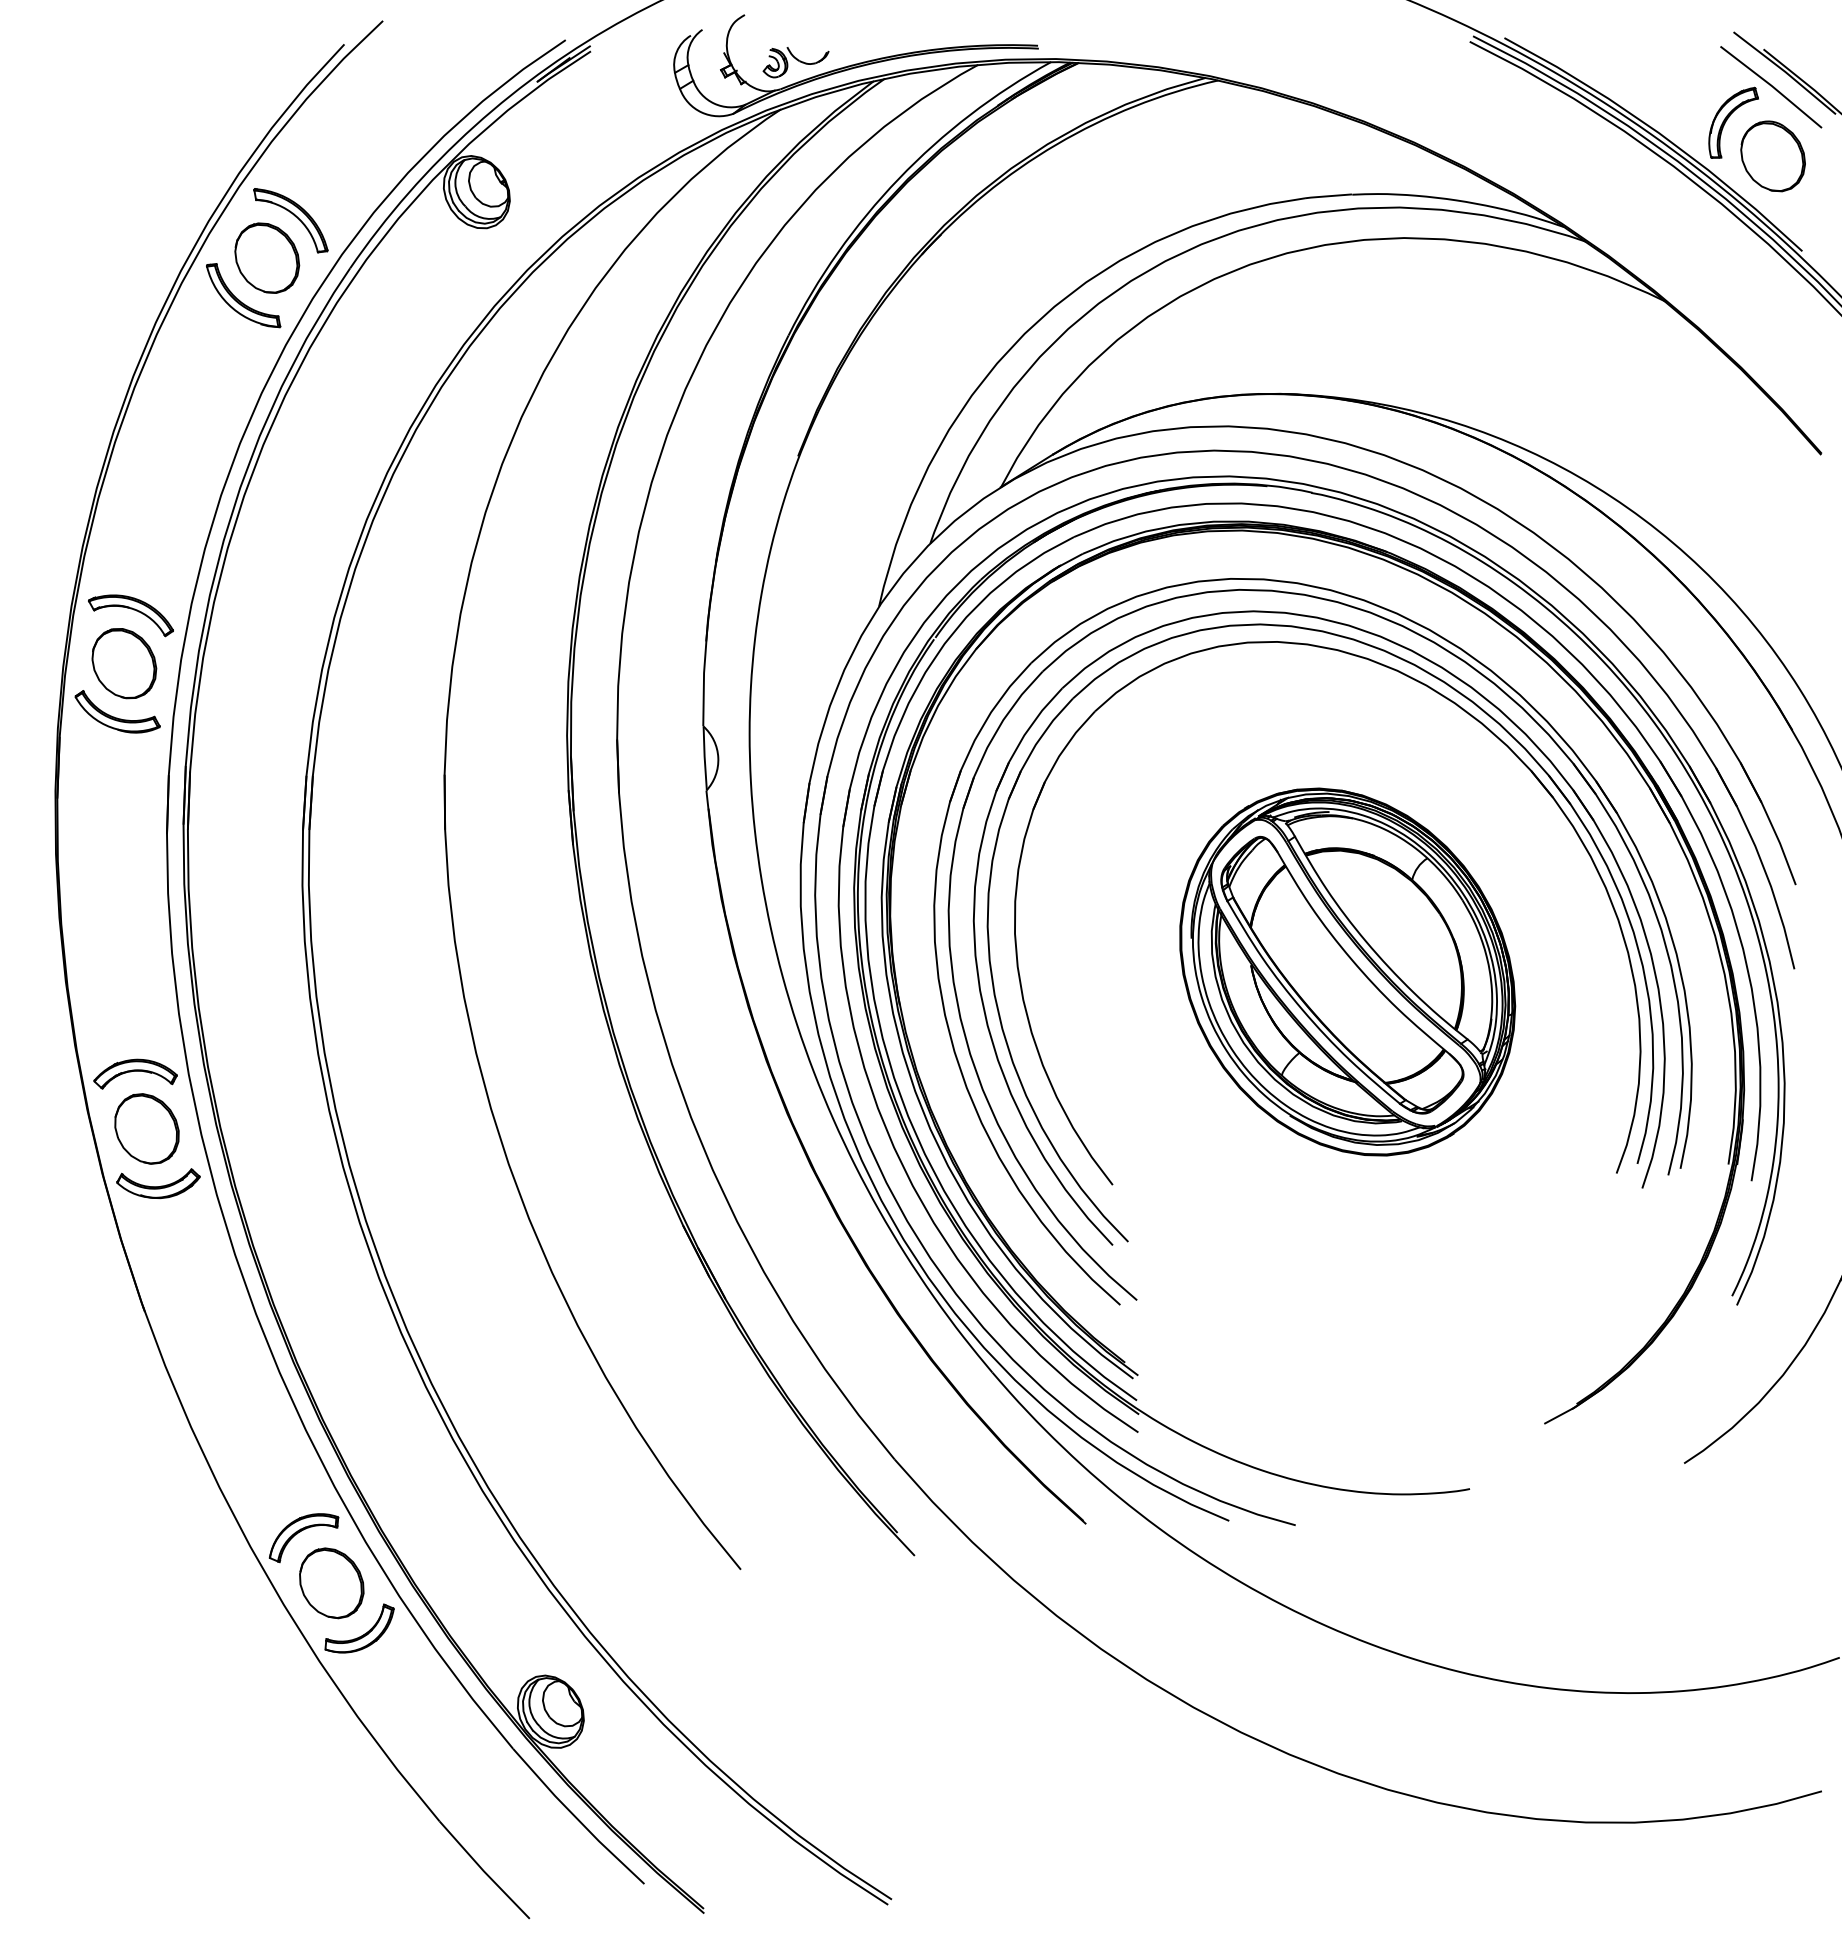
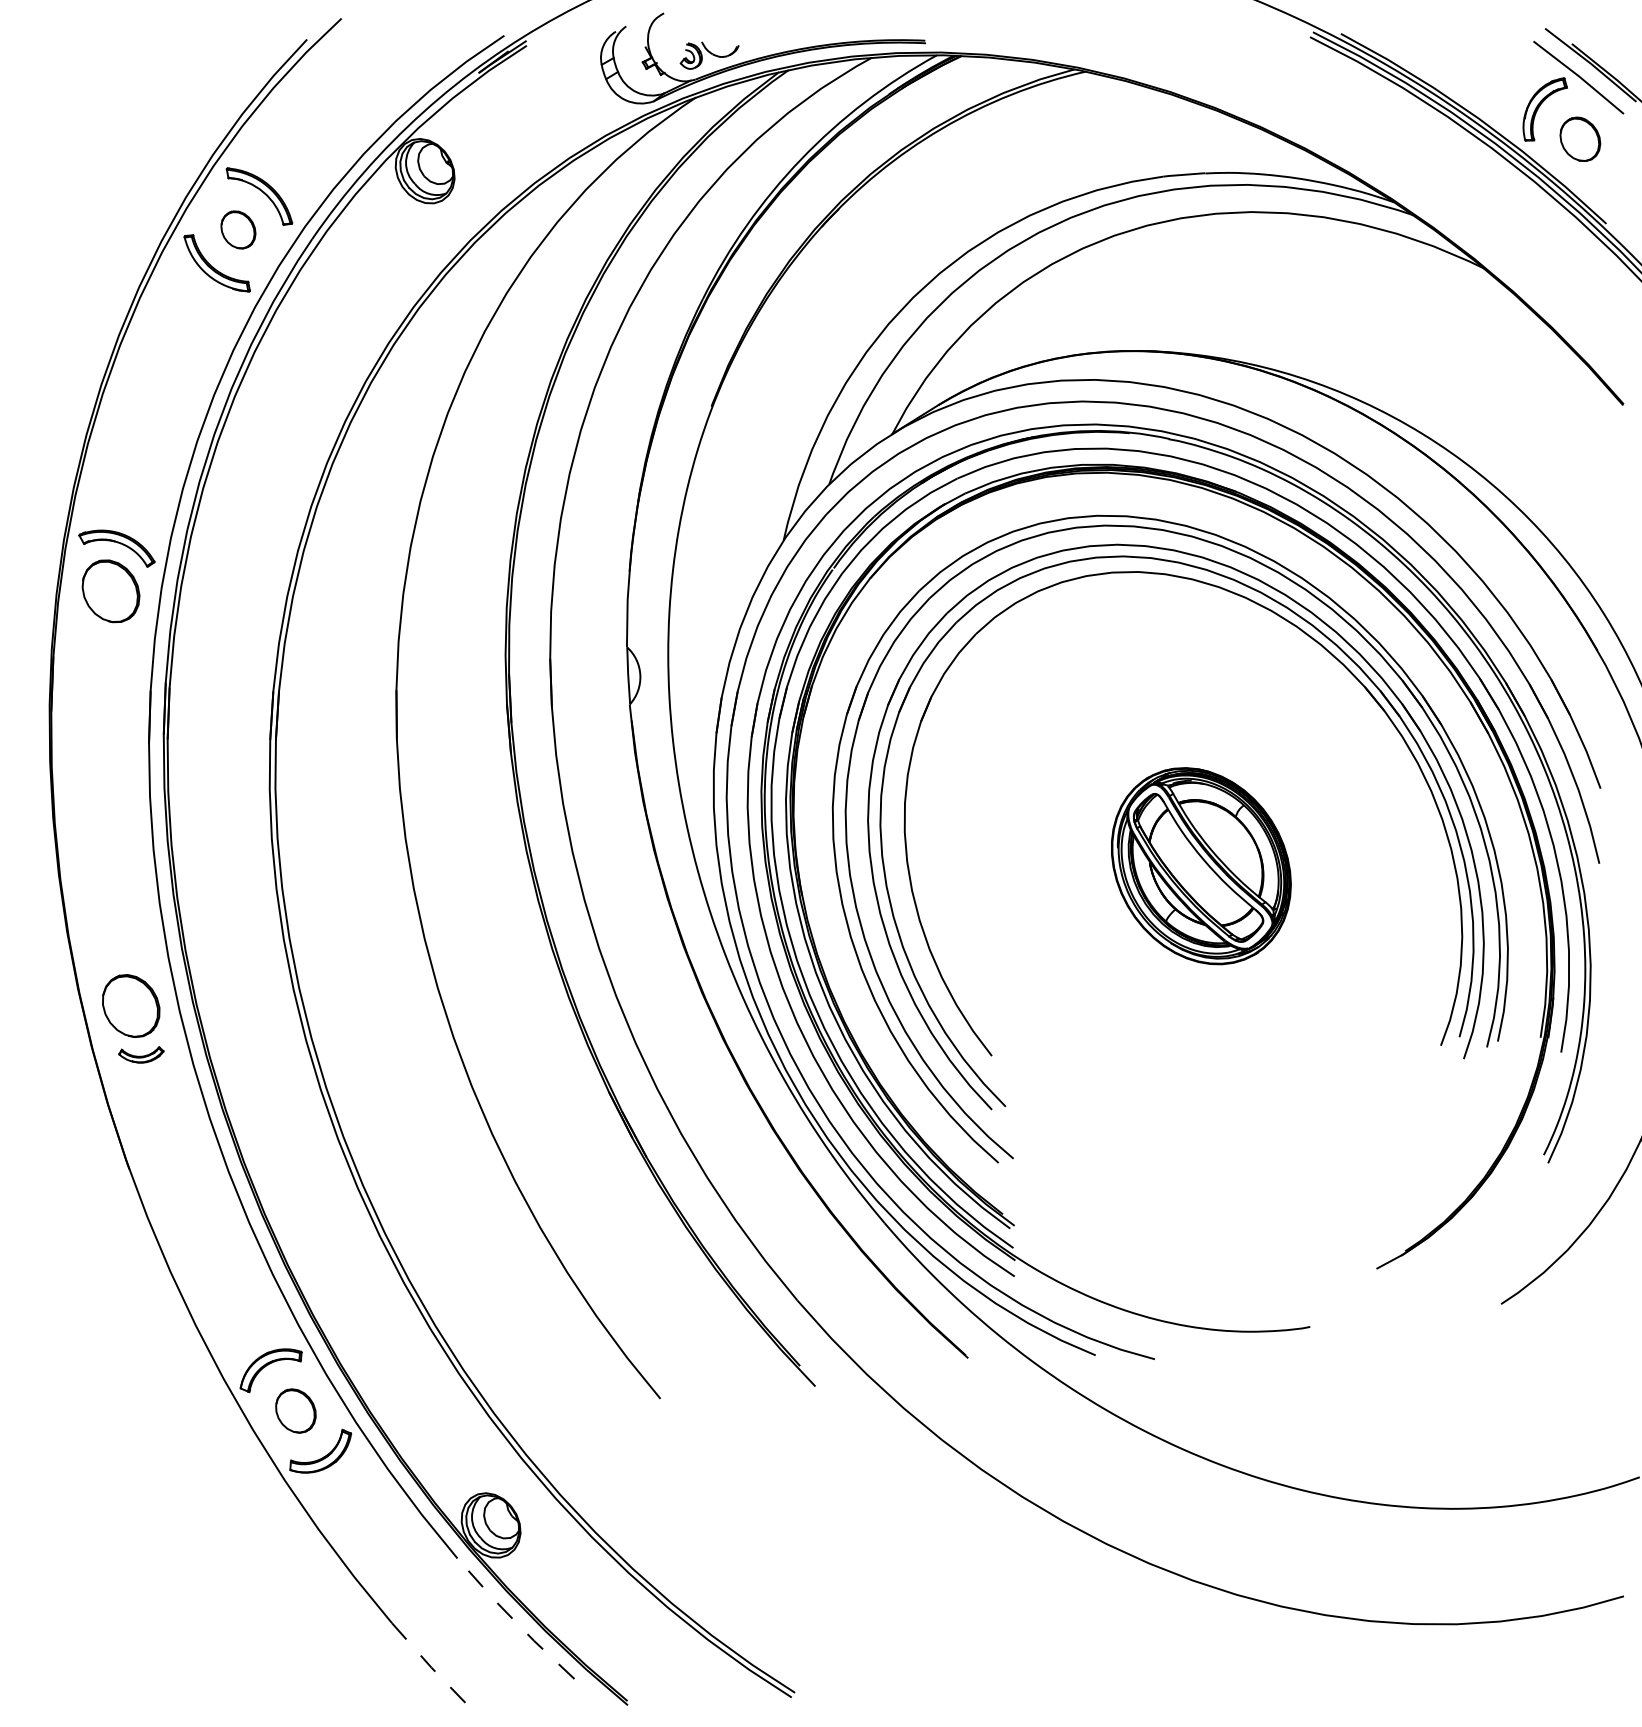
part: (1772, 156) -> (1579, 139), size x0.7
part: (267, 257) -> (238, 229), size x0.6
part: (117, 711) -> (104, 634), removed
part: (1347, 971) -> (1201, 865), size x0.6
part: (135, 1073) -> (120, 956), removed
part: (158, 1183) -> (141, 1054), size x0.6
part: (331, 1583) -> (295, 1411), size x0.7
line: (576, 1818) -> (513, 1620), solid -> dashed
line: (483, 1871) -> (431, 1667), solid -> dashed

